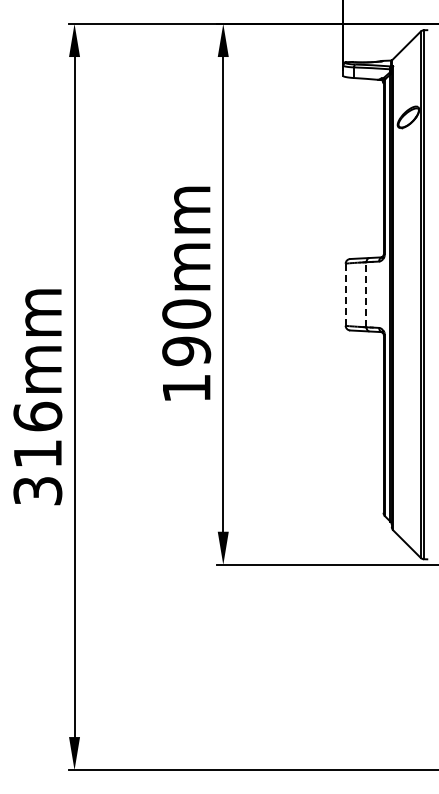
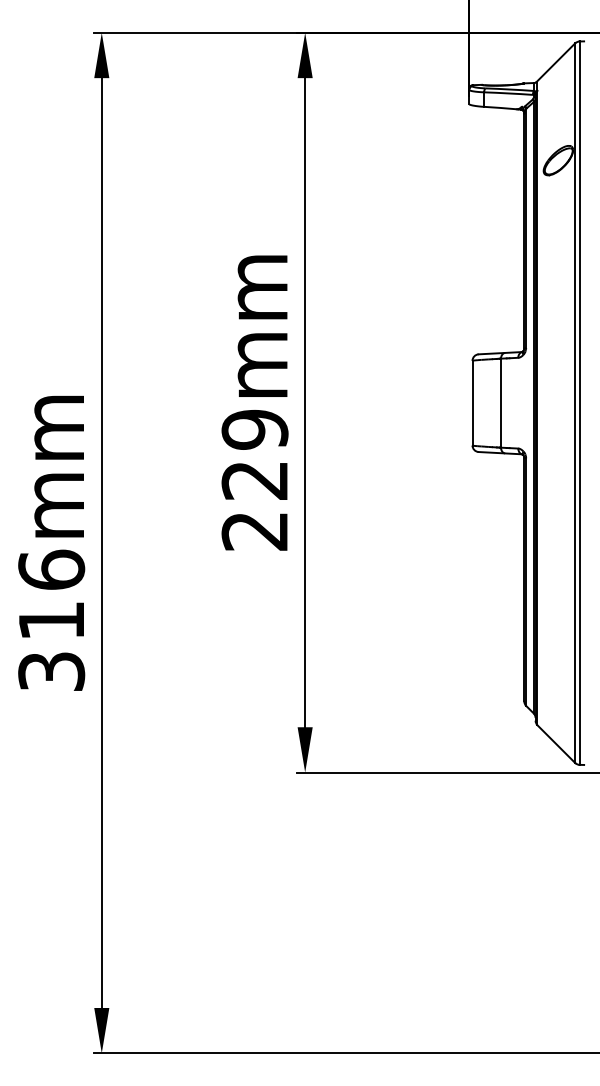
line: (345, 294) -> (472, 402), dashed -> solid
line: (366, 294) -> (501, 402), dashed -> solid
text: (186, 350) -> (254, 479), 190mm -> 229mm

